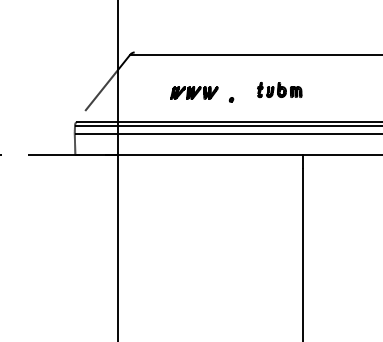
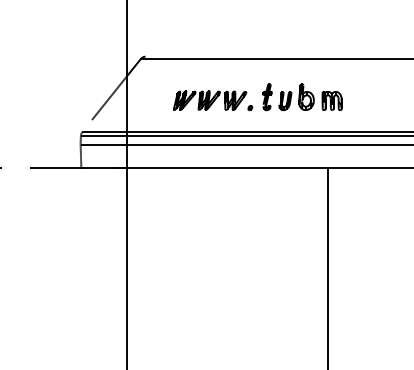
part: (279, 90) -> (302, 97), size x1.67
part: (194, 92) -> (210, 100), size x1.43

